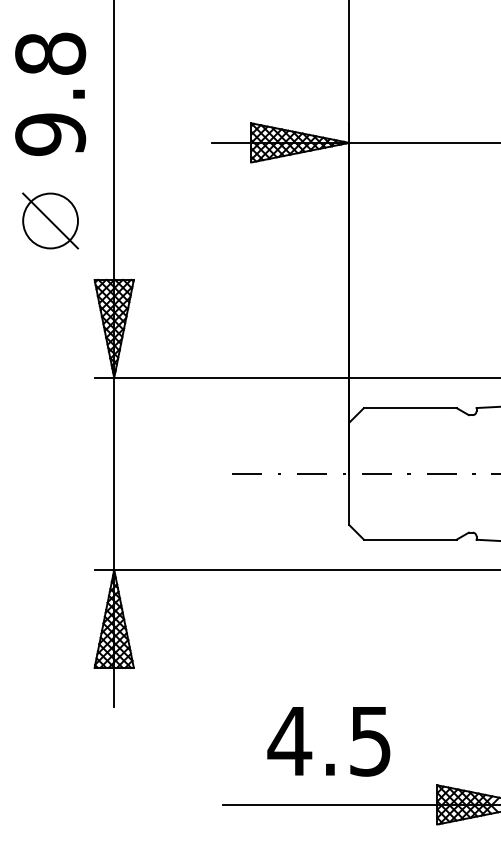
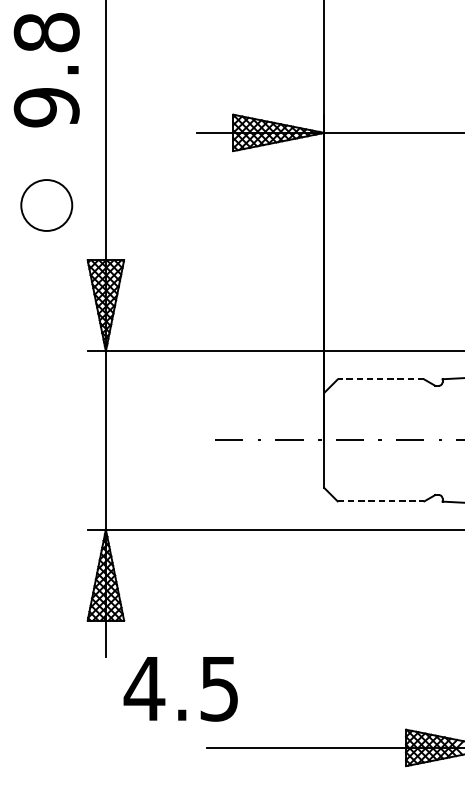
text: (50, 93) -> (46, 69), moved
line: (50, 220) -> (46, 205), removed
line: (410, 408) -> (381, 379), solid -> dashed
line: (410, 539) -> (381, 501), solid -> dashed
text: (328, 741) -> (180, 689), moved

